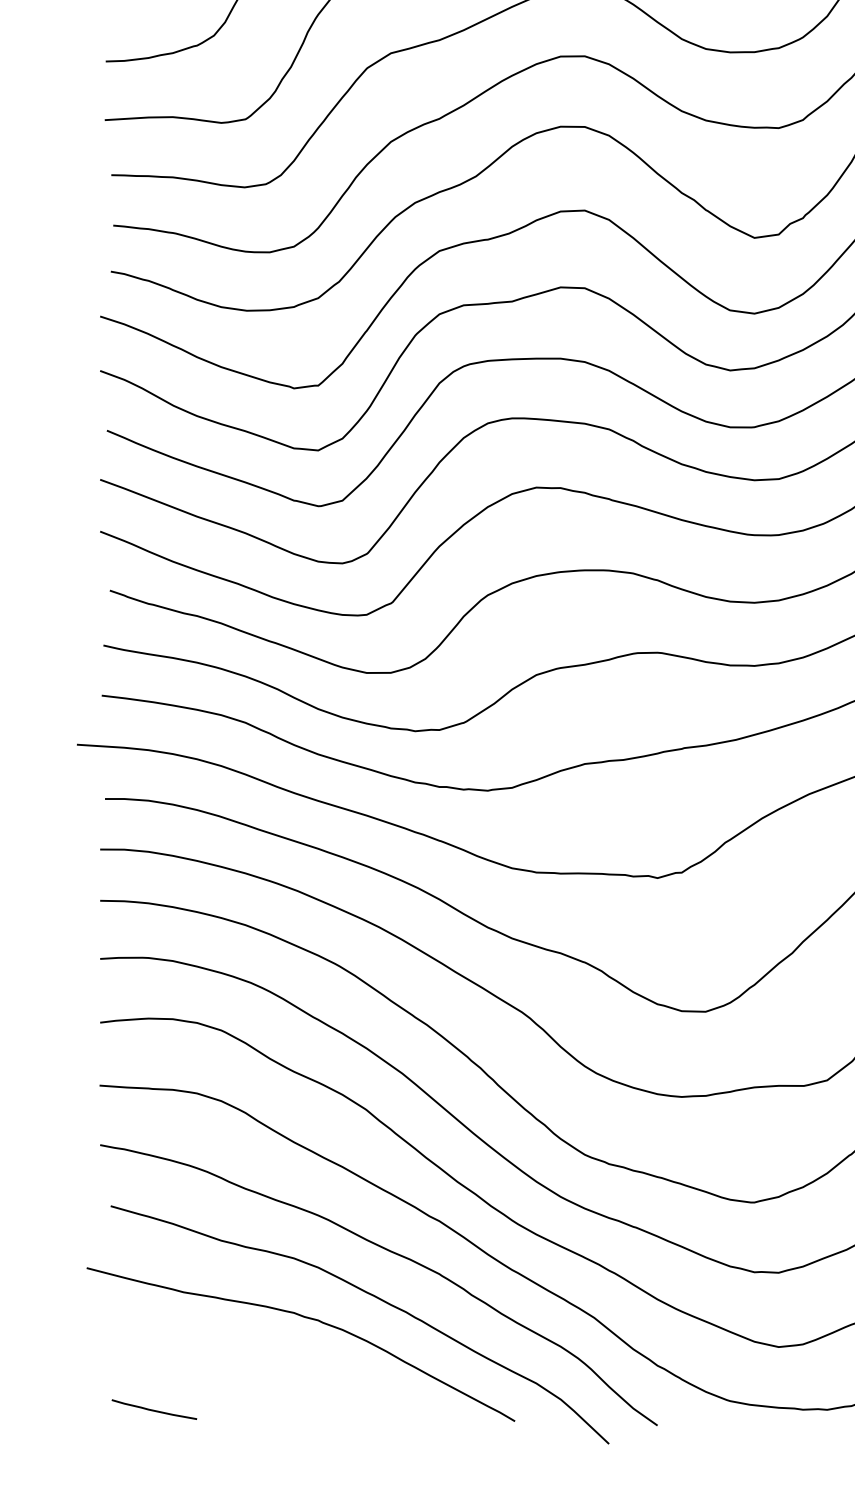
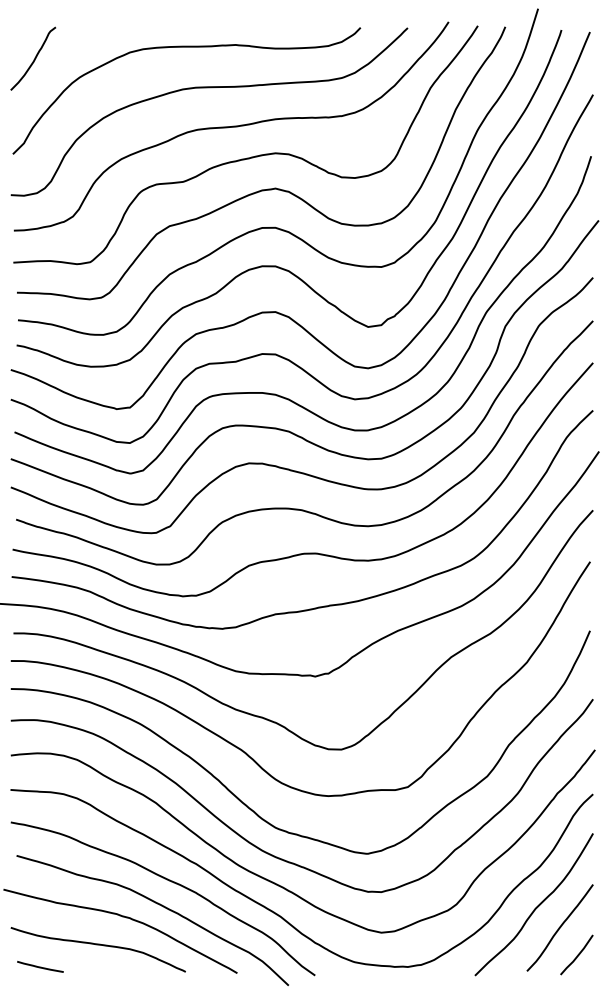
curve: (258, 1370) -> (97, 945), added

